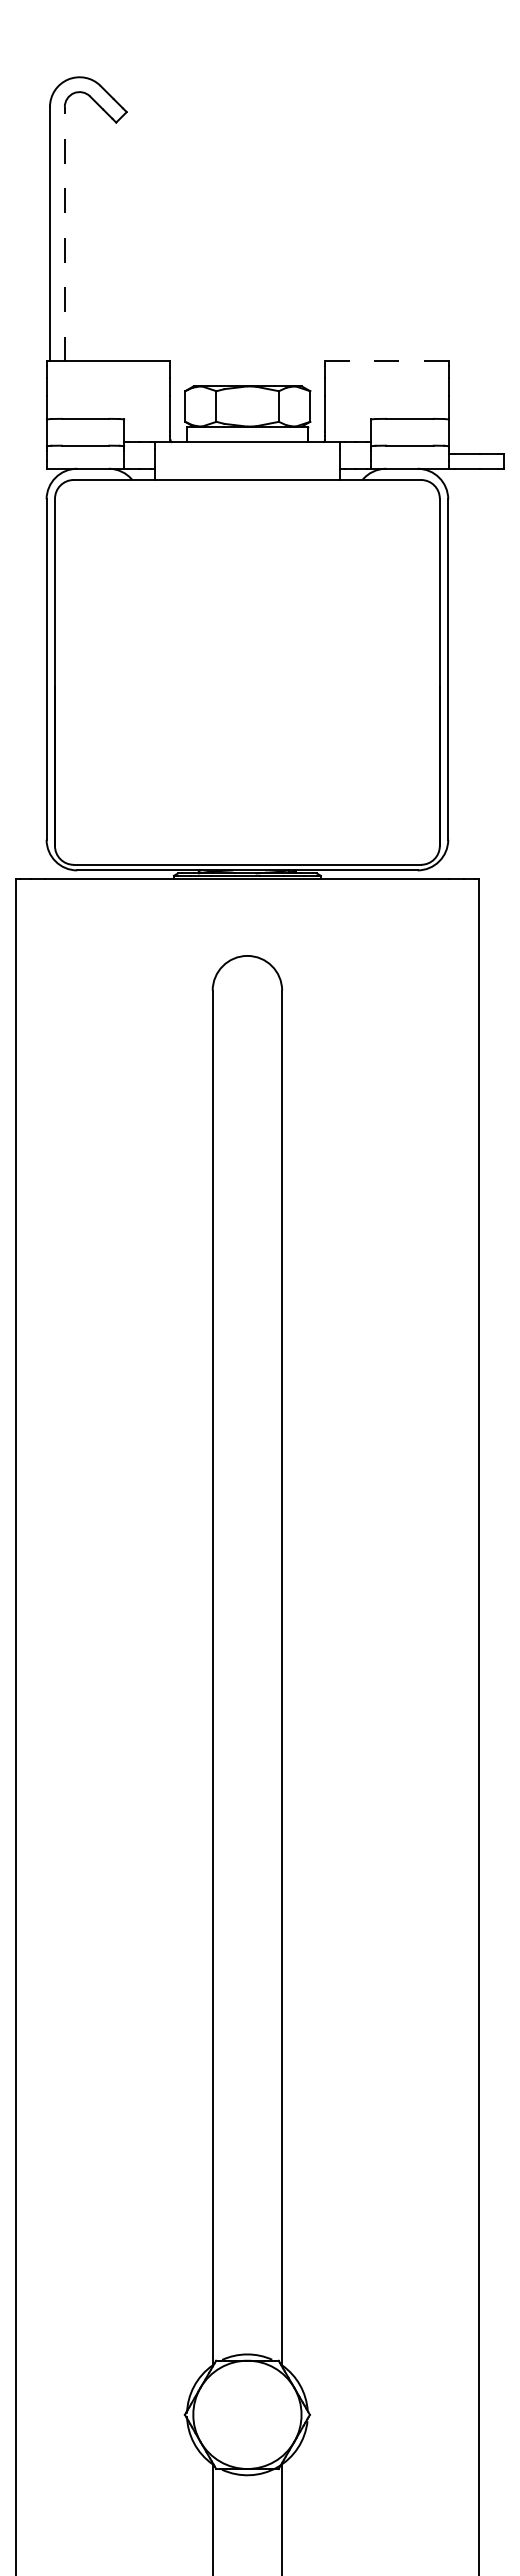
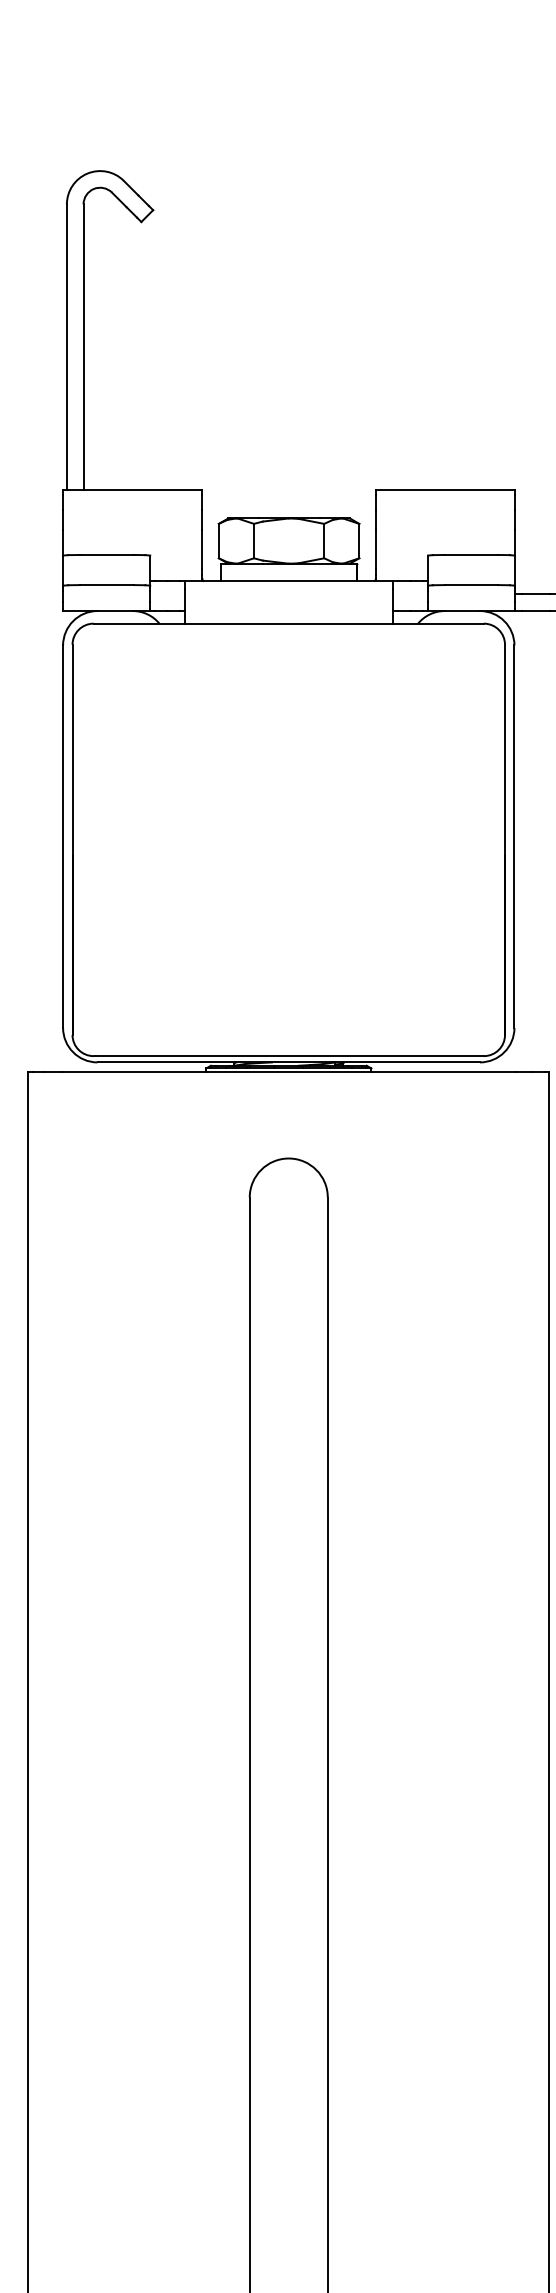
line: (64, 233) -> (83, 346), dashed -> solid
line: (386, 361) -> (445, 490), dashed -> solid

